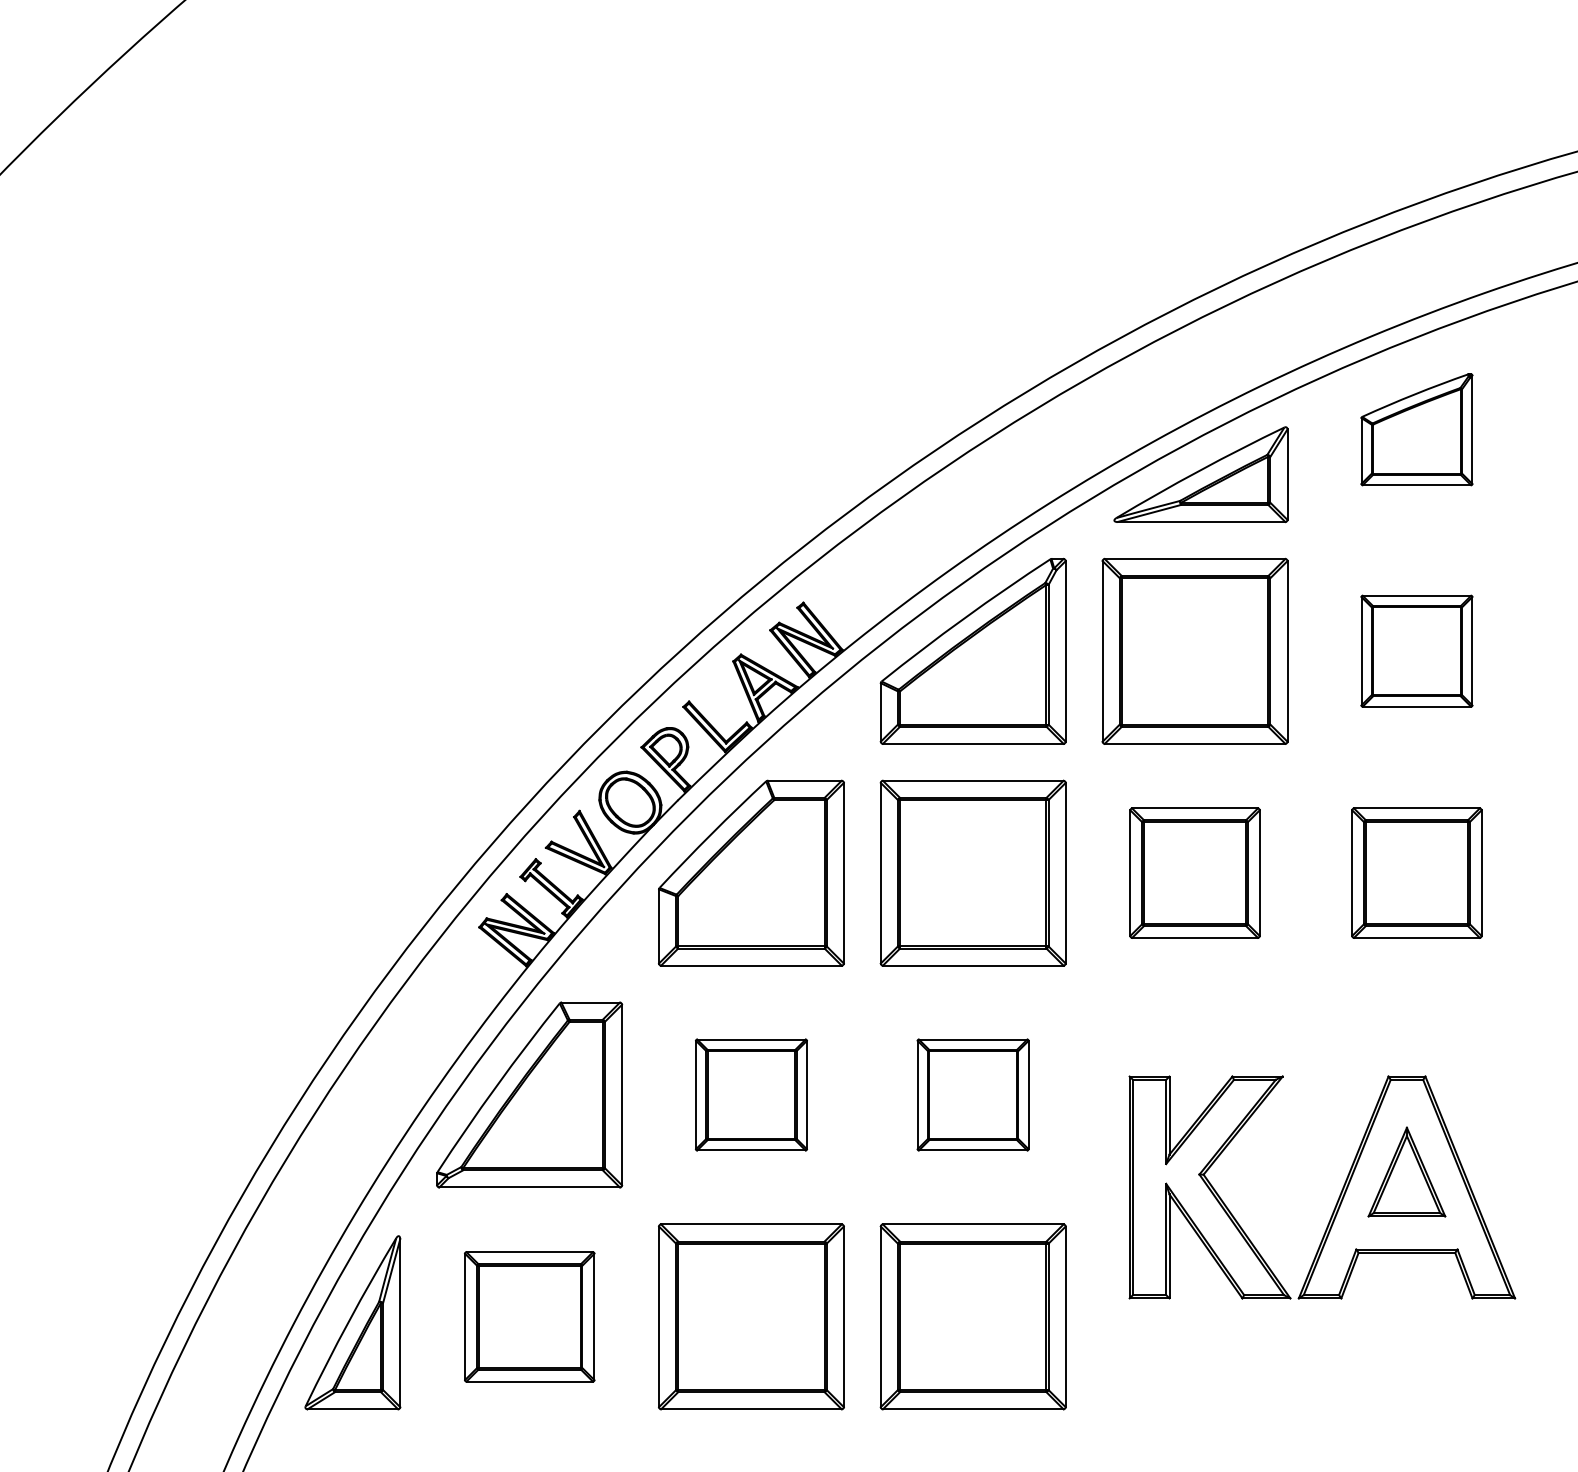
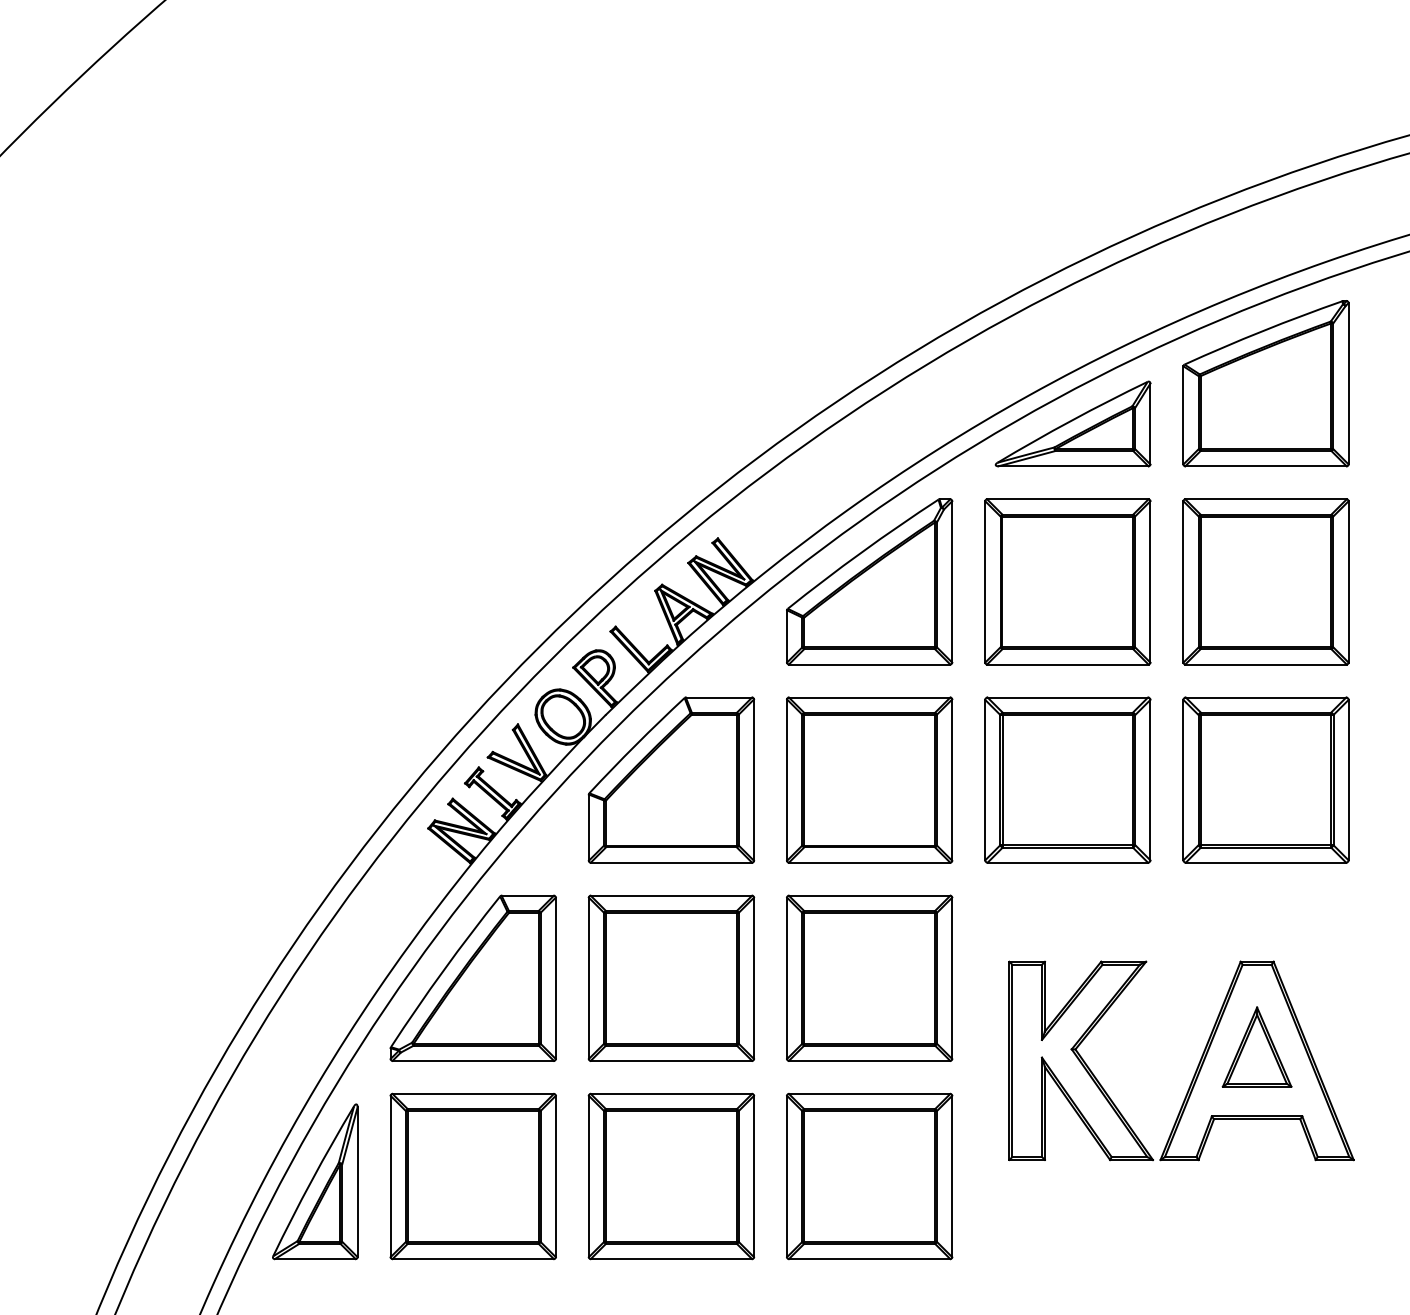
part: (1416, 429) -> (1265, 383), size x1.67
part: (1416, 650) -> (1265, 581), size x1.67
part: (1194, 872) -> (1067, 779), size x1.43
part: (1416, 872) -> (1265, 779), size x1.43
part: (751, 1094) -> (671, 977), size x1.67
part: (972, 1094) -> (868, 977), size x1.67
part: (529, 1316) -> (473, 1176), size x1.43

